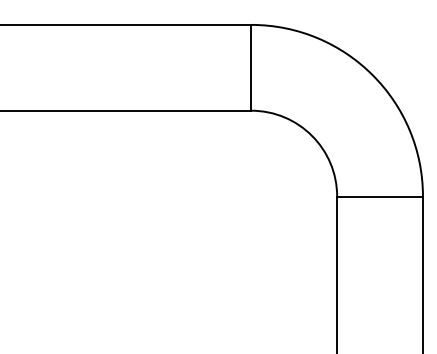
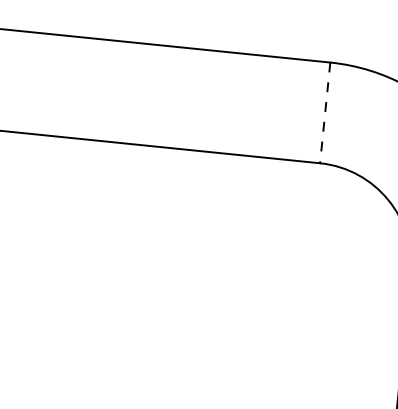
line: (251, 67) -> (325, 112), solid -> dashed

